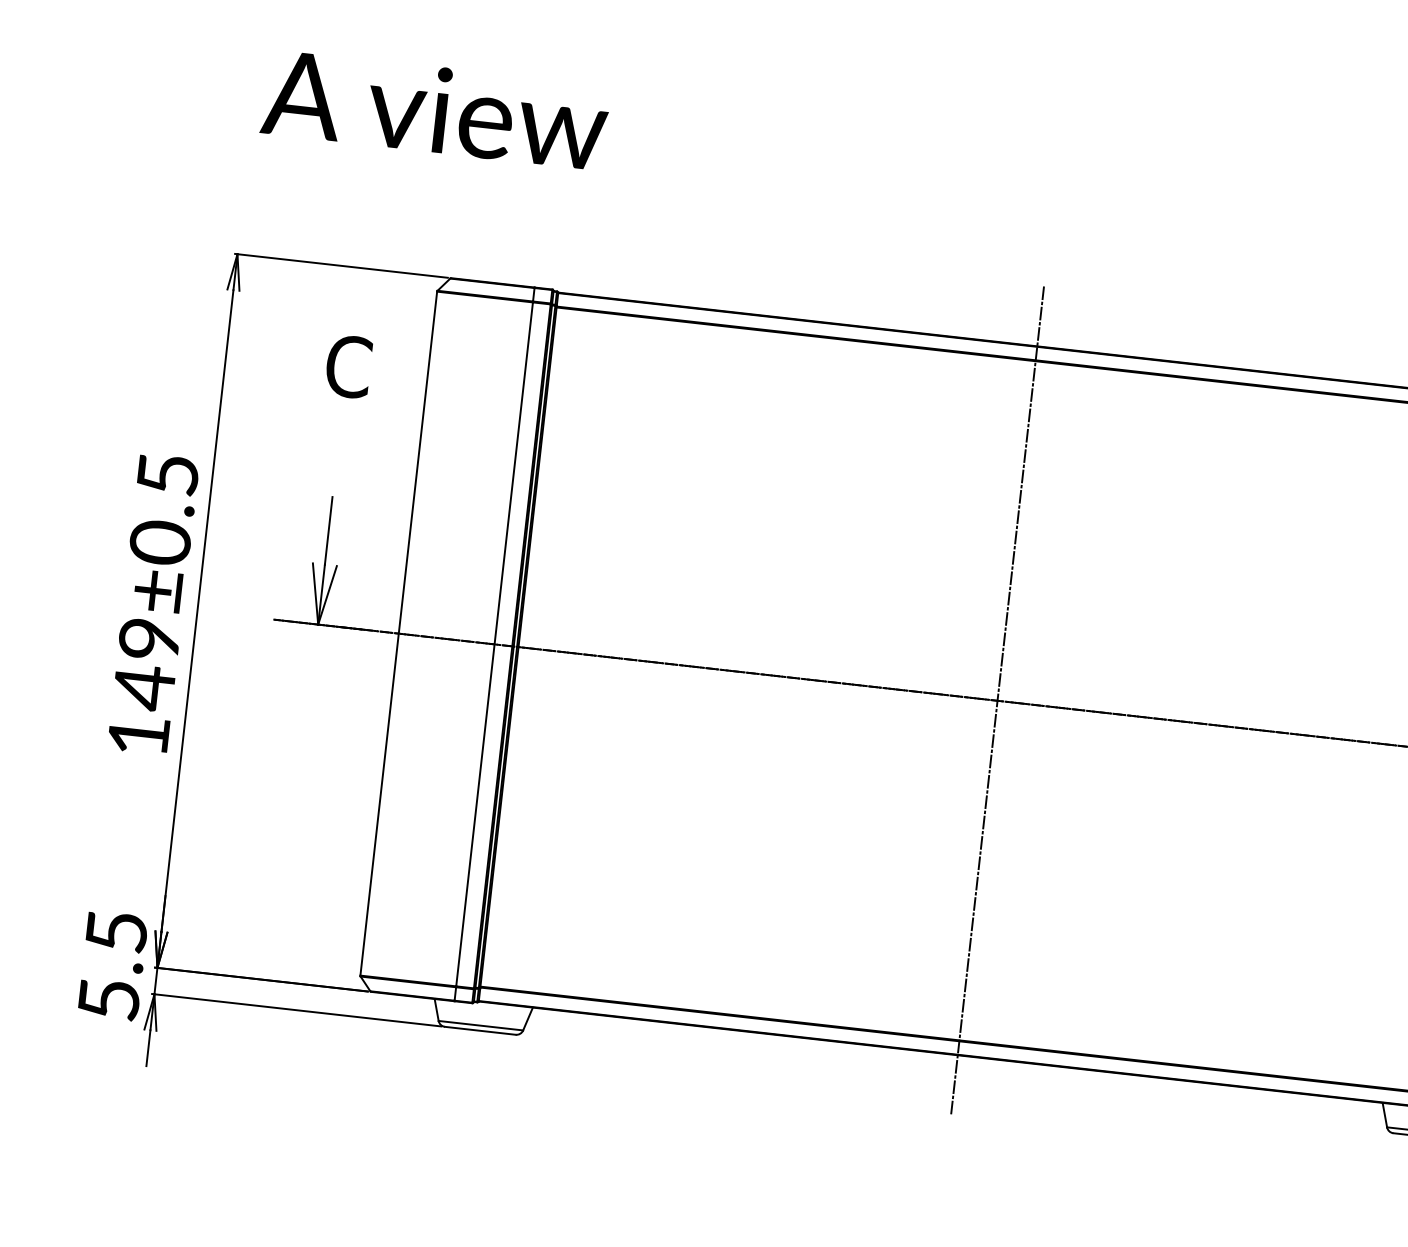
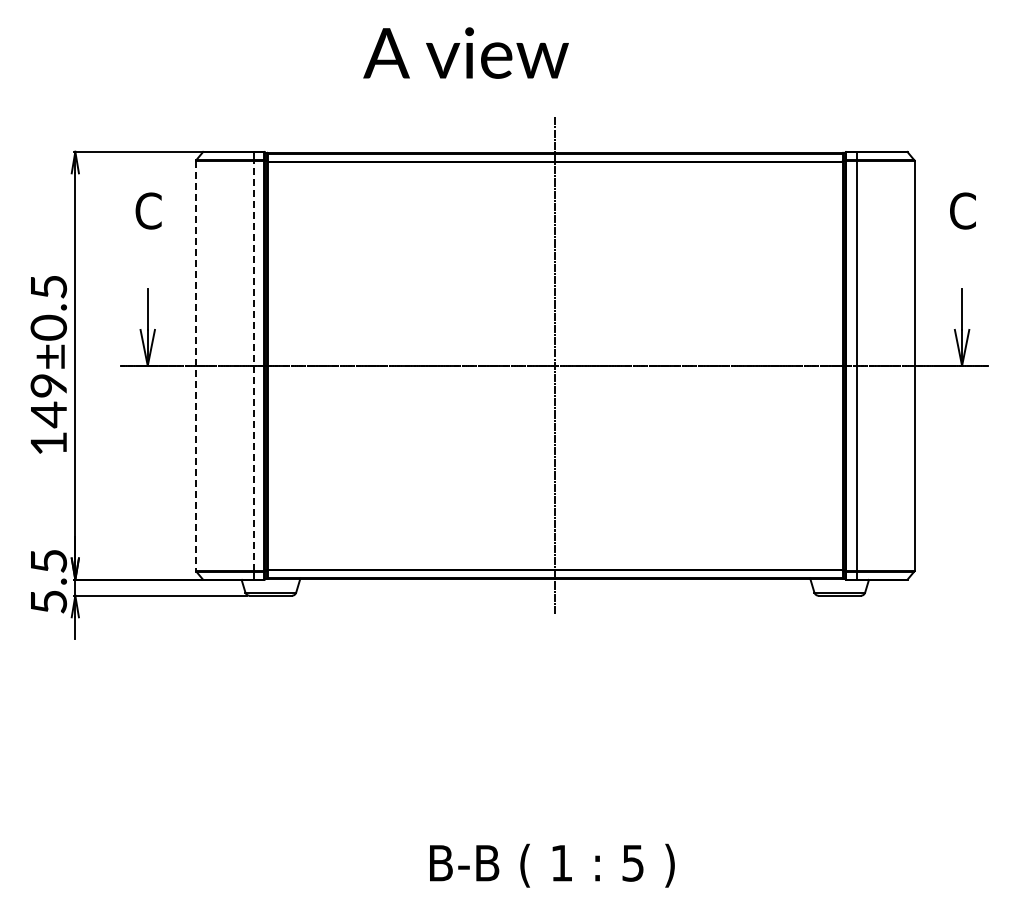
text: (434, 108) -> (465, 52), moved
line: (399, 634) -> (196, 366), solid -> dashed
line: (494, 643) -> (253, 365), solid -> dashed

